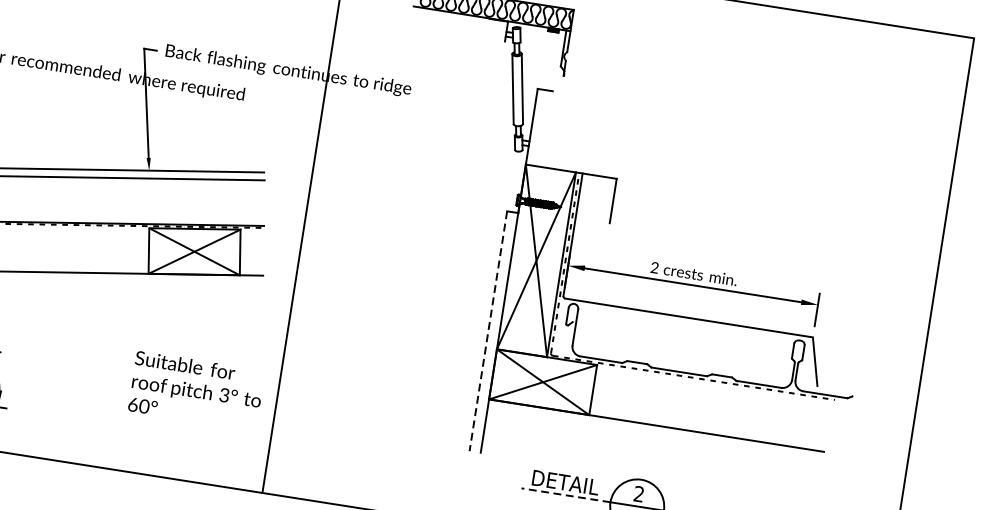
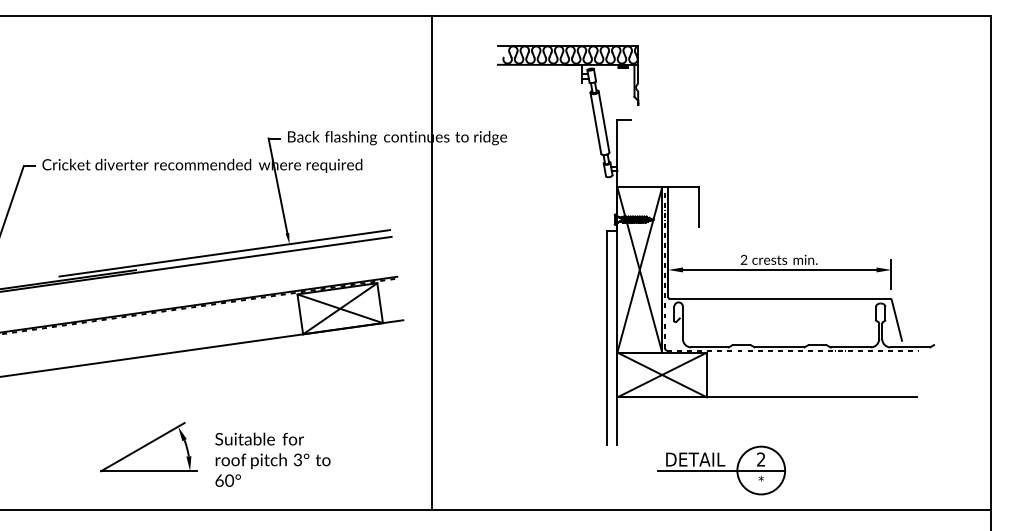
line: (488, 331) -> (607, 338), dashed -> solid
text: (196, 390) -> (272, 459), moved
line: (565, 495) -> (697, 470), dashed -> solid

